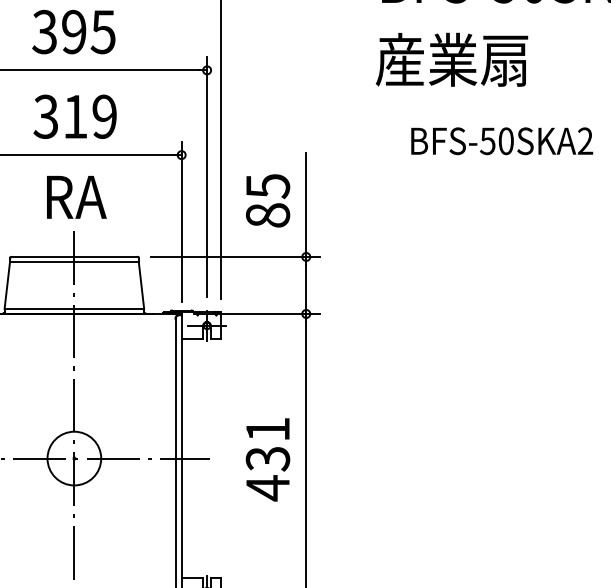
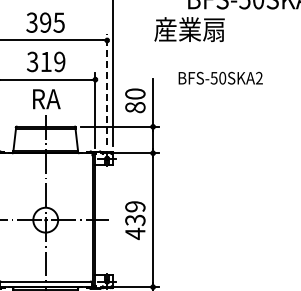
text: (451, 59) -> (189, 29), moved
text: (501, 139) -> (220, 77), moved
line: (207, 176) -> (107, 89), solid -> dashed
text: (268, 184) -> (135, 93), 85 -> 80
text: (268, 429) -> (135, 206), 431 -> 439

